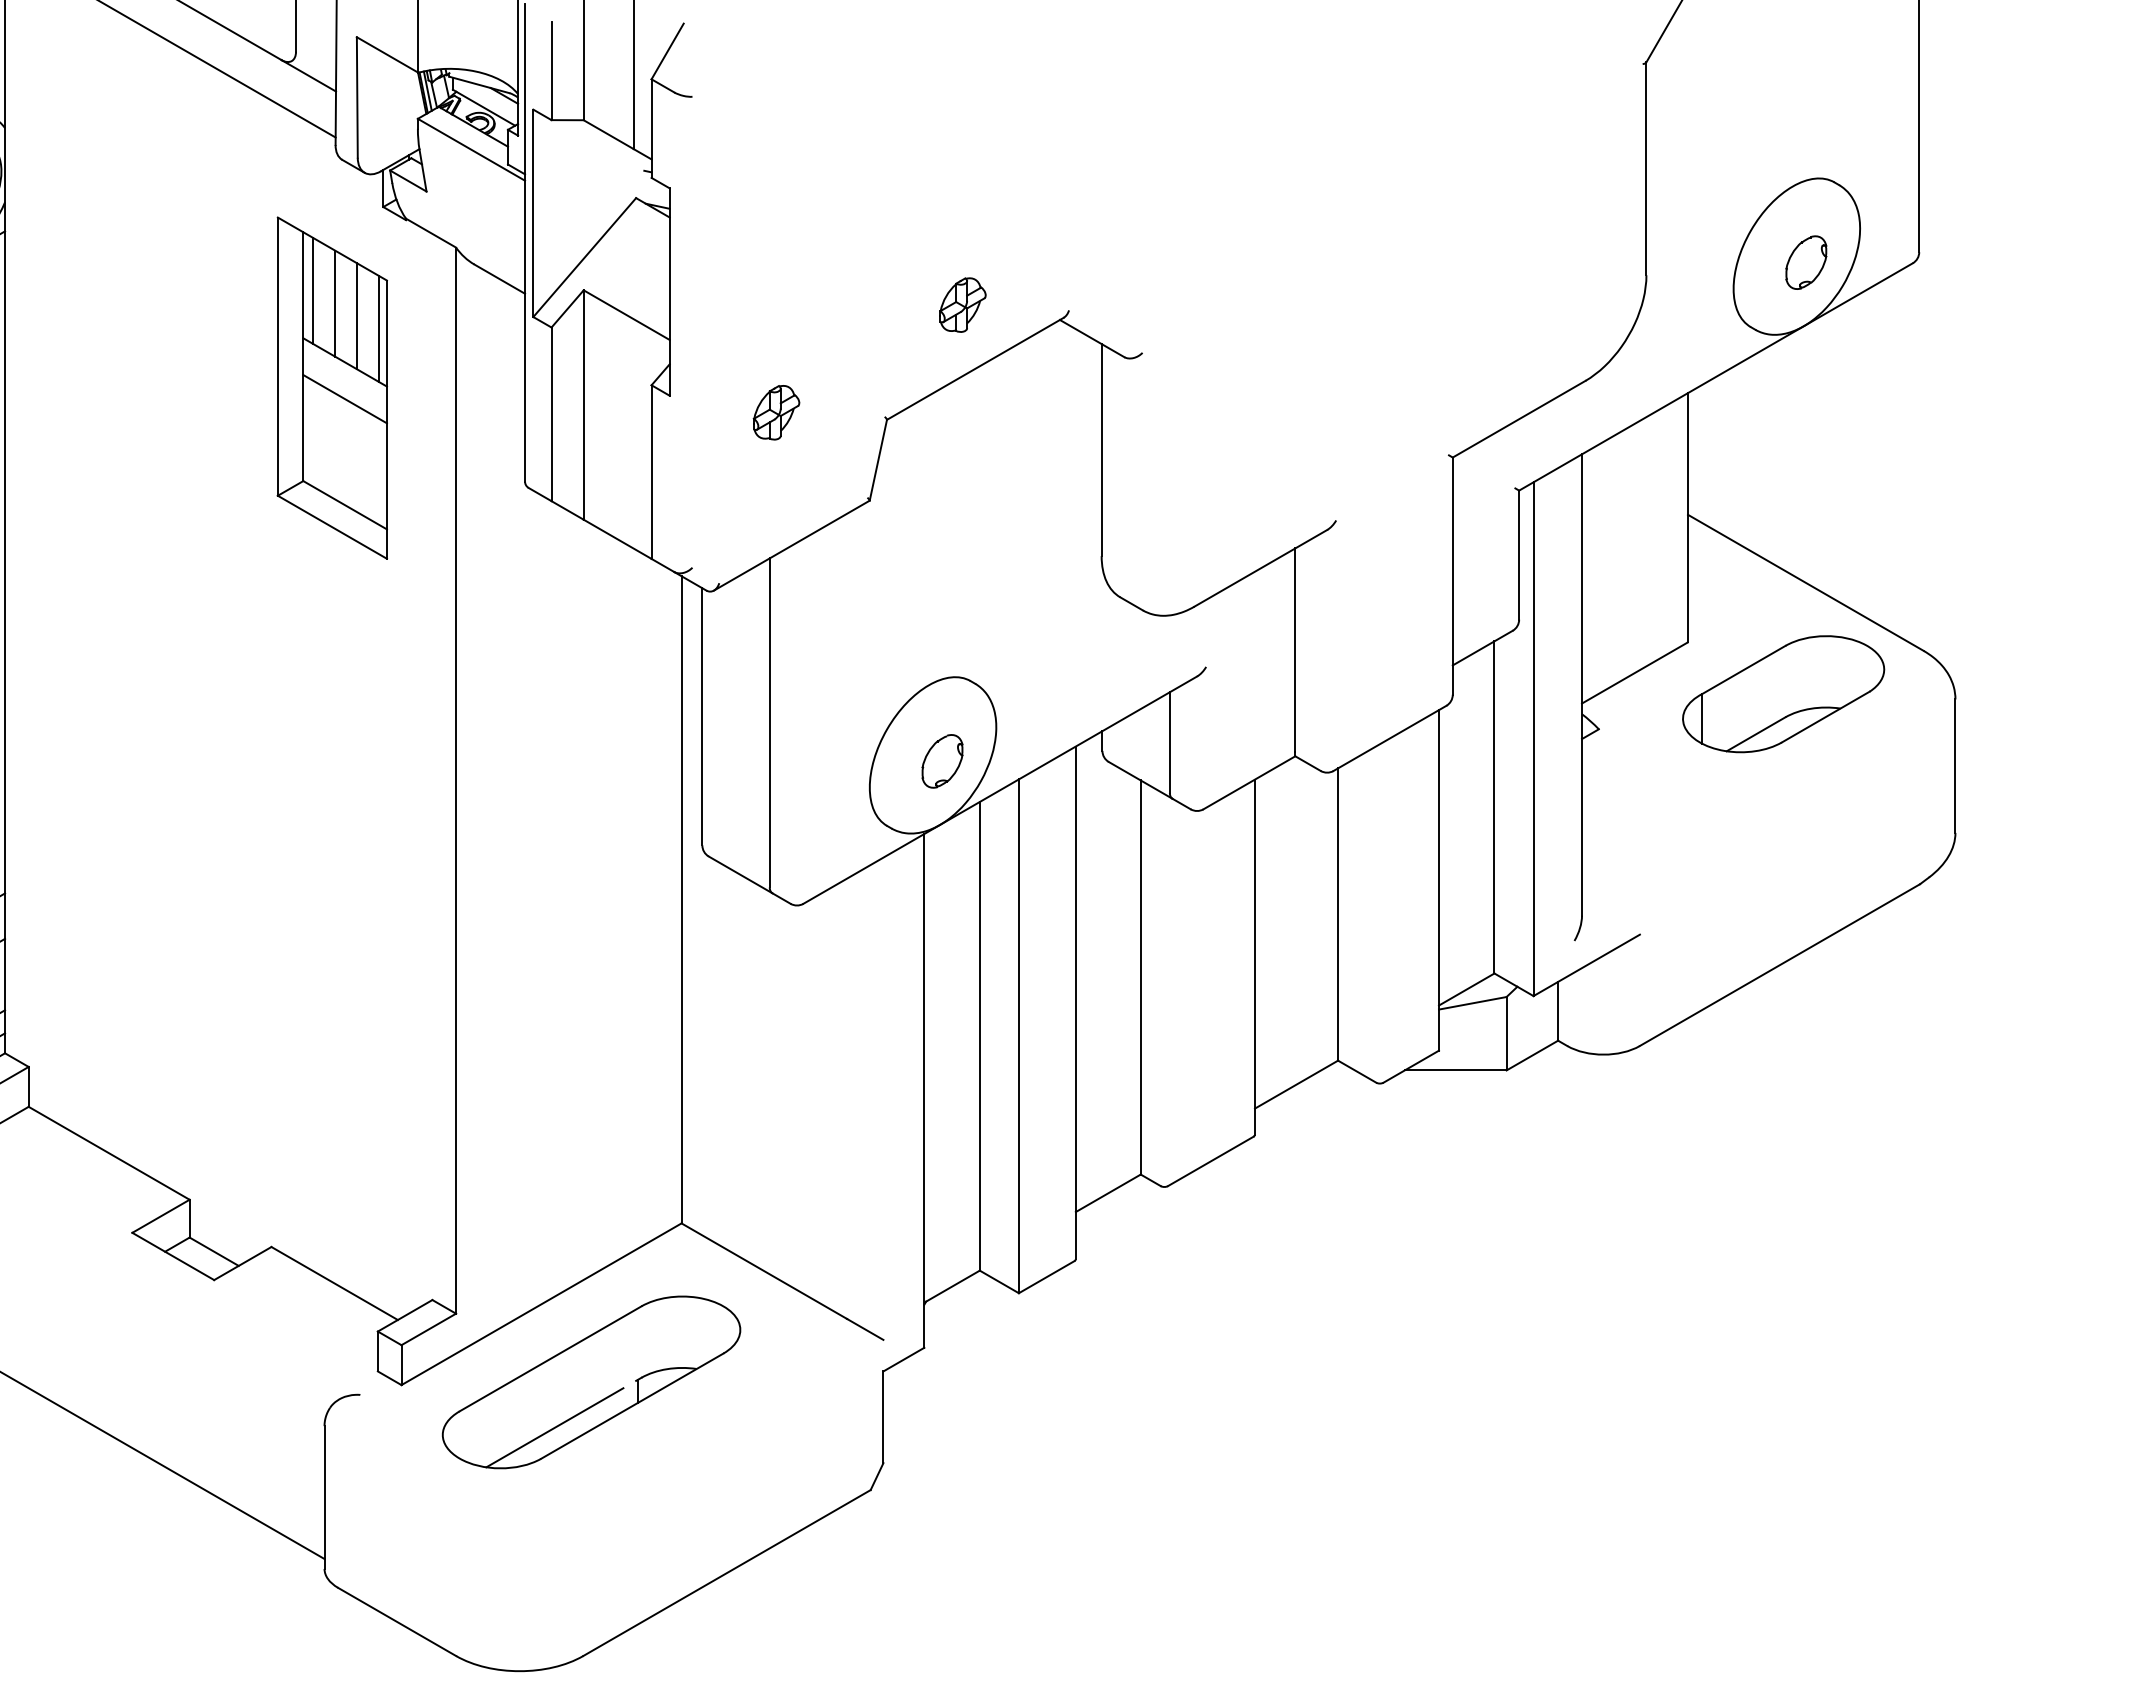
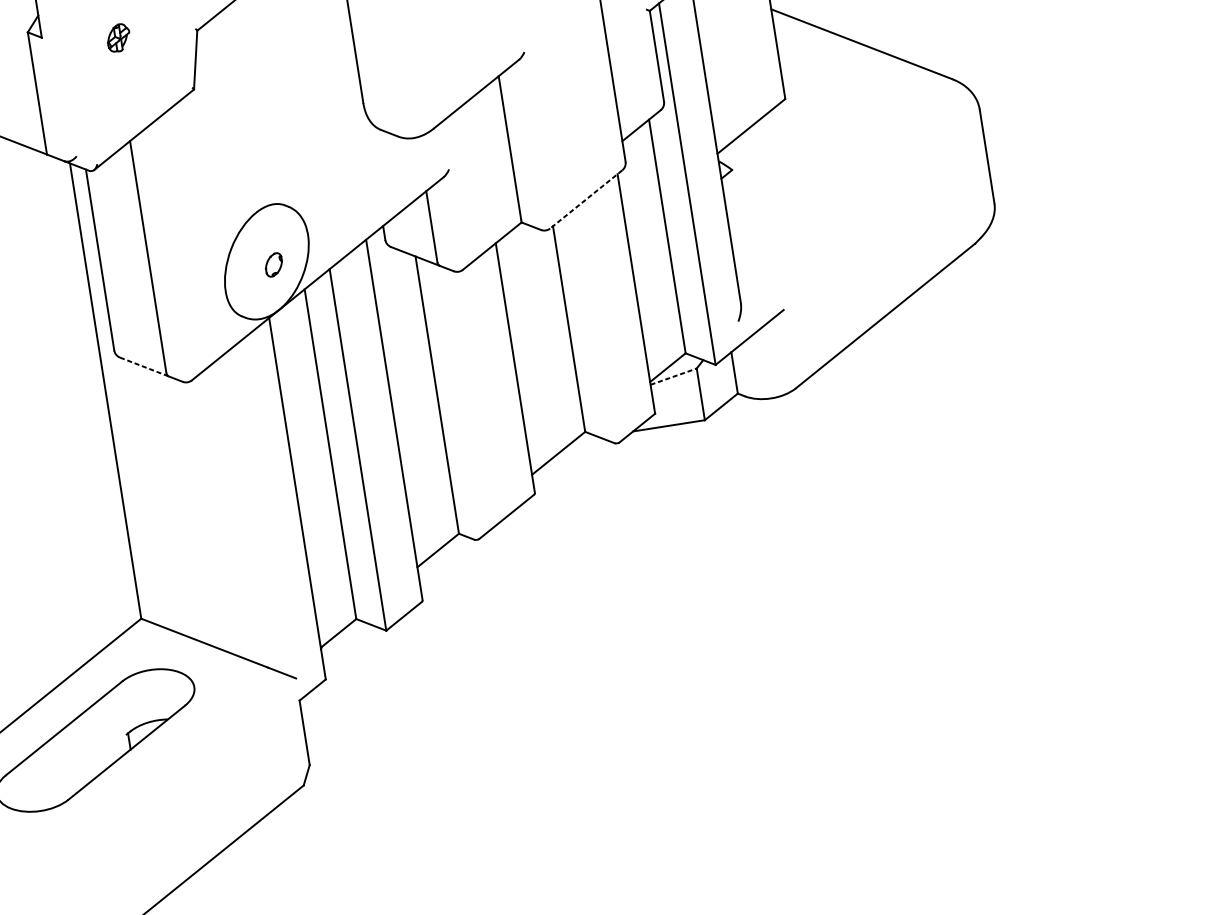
part: (776, 412) -> (118, 37), size x0.7
part: (1783, 694) -> (858, 125), removed
line: (1389, 738) -> (585, 199), solid -> dashed
part: (942, 761) -> (273, 265), size x0.6
line: (740, 874) -> (144, 366), solid -> dashed
line: (1473, 1003) -> (674, 376), solid -> dashed
line: (554, 1427) -> (74, 776), removed

